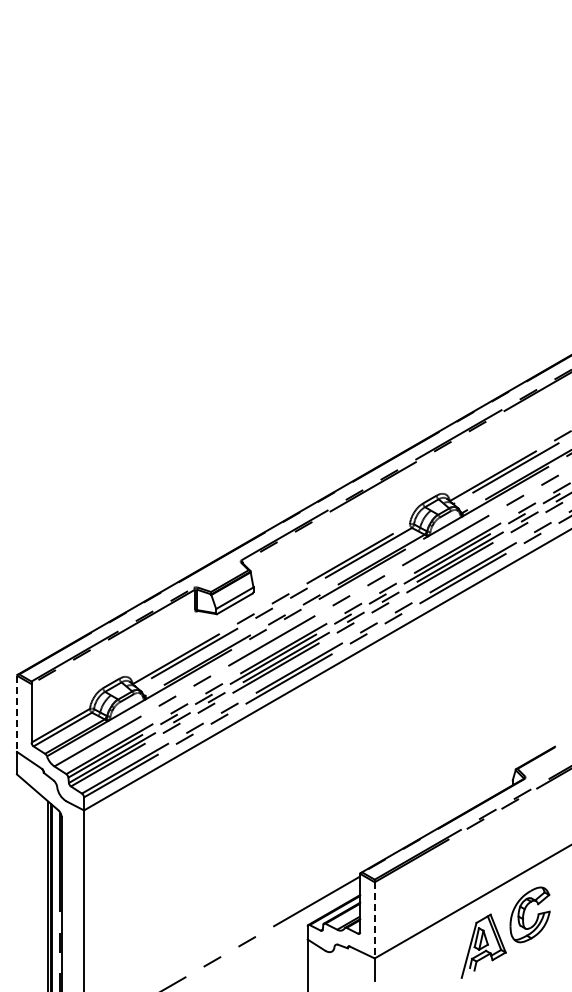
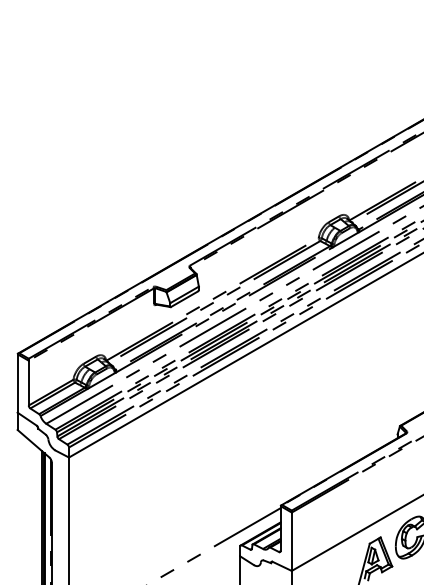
line: (16, 714) -> (17, 384), dashed -> solid
line: (374, 920) -> (291, 541), dashed -> solid

